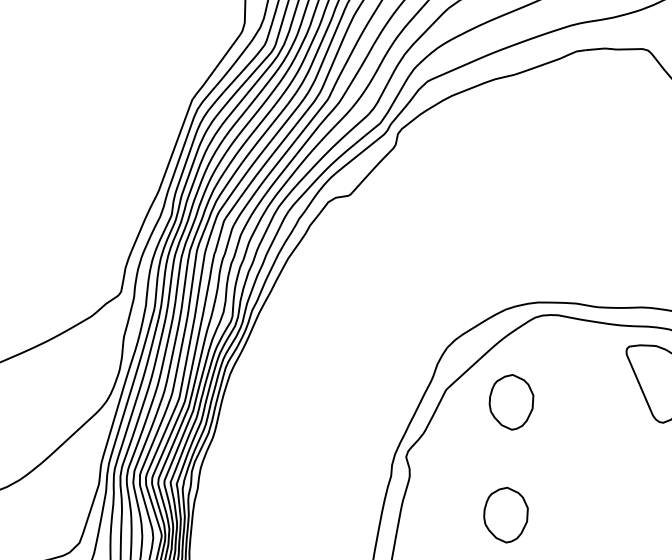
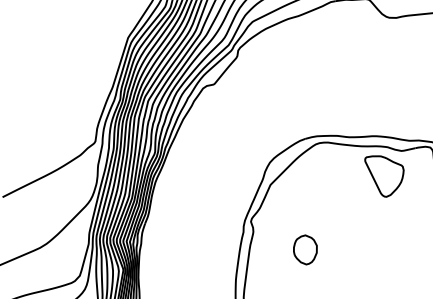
part: (511, 401) -> (305, 189), removed

